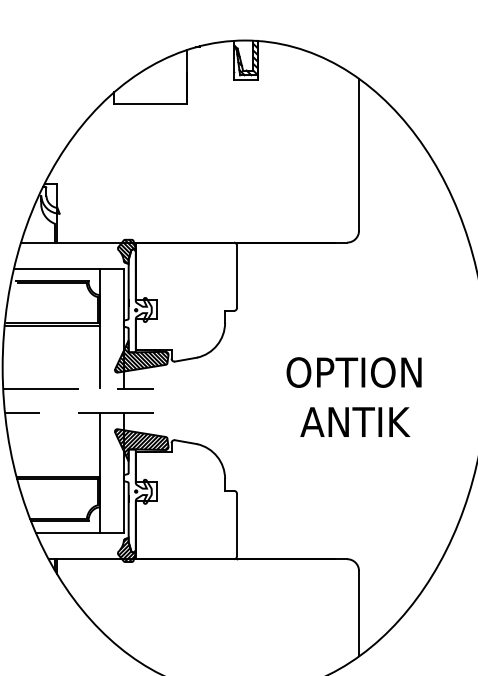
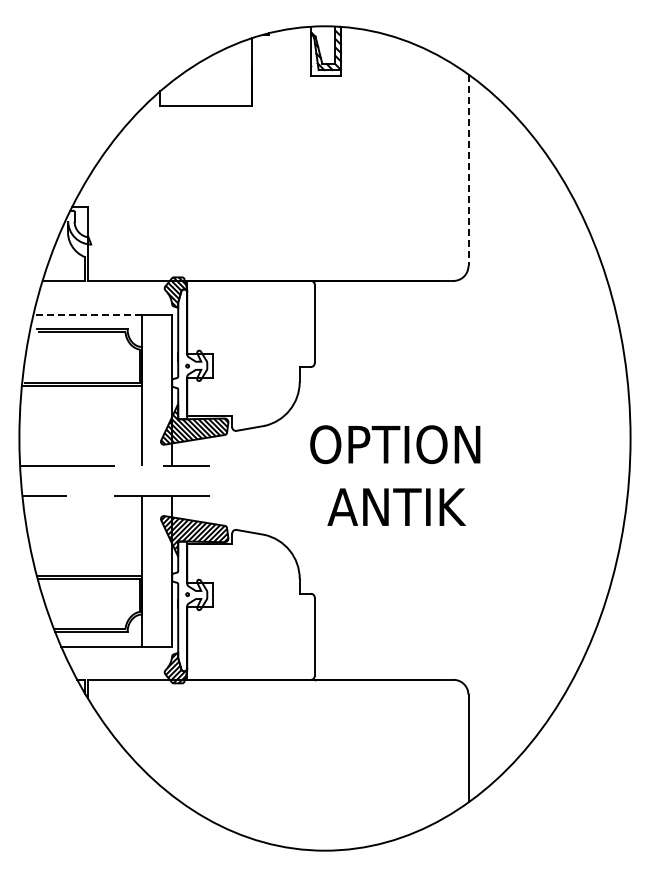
line: (359, 154) -> (468, 170), solid -> dashed
line: (56, 269) -> (87, 314), solid -> dashed
text: (354, 397) -> (395, 475), moved

